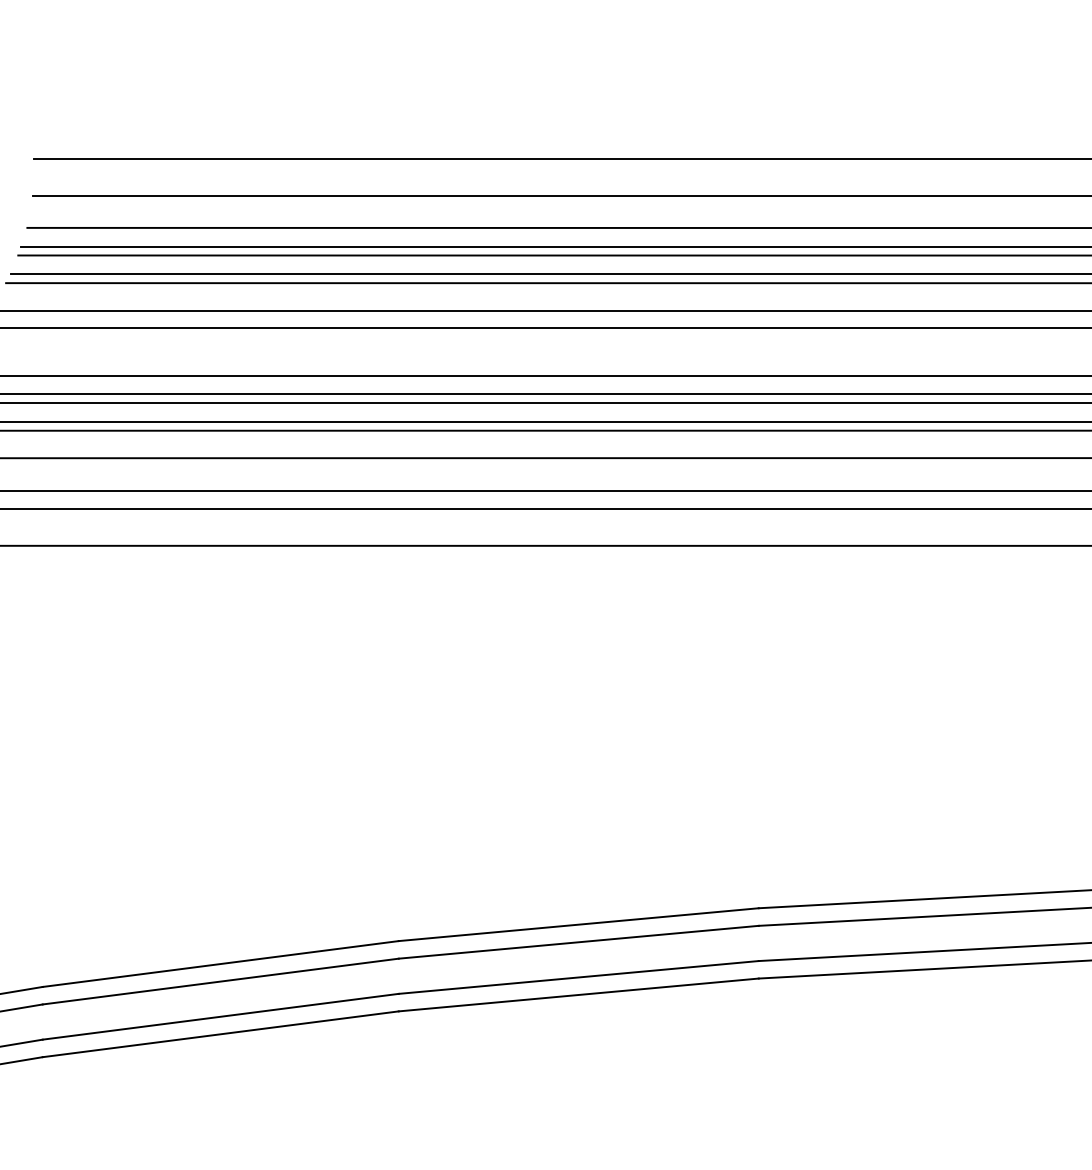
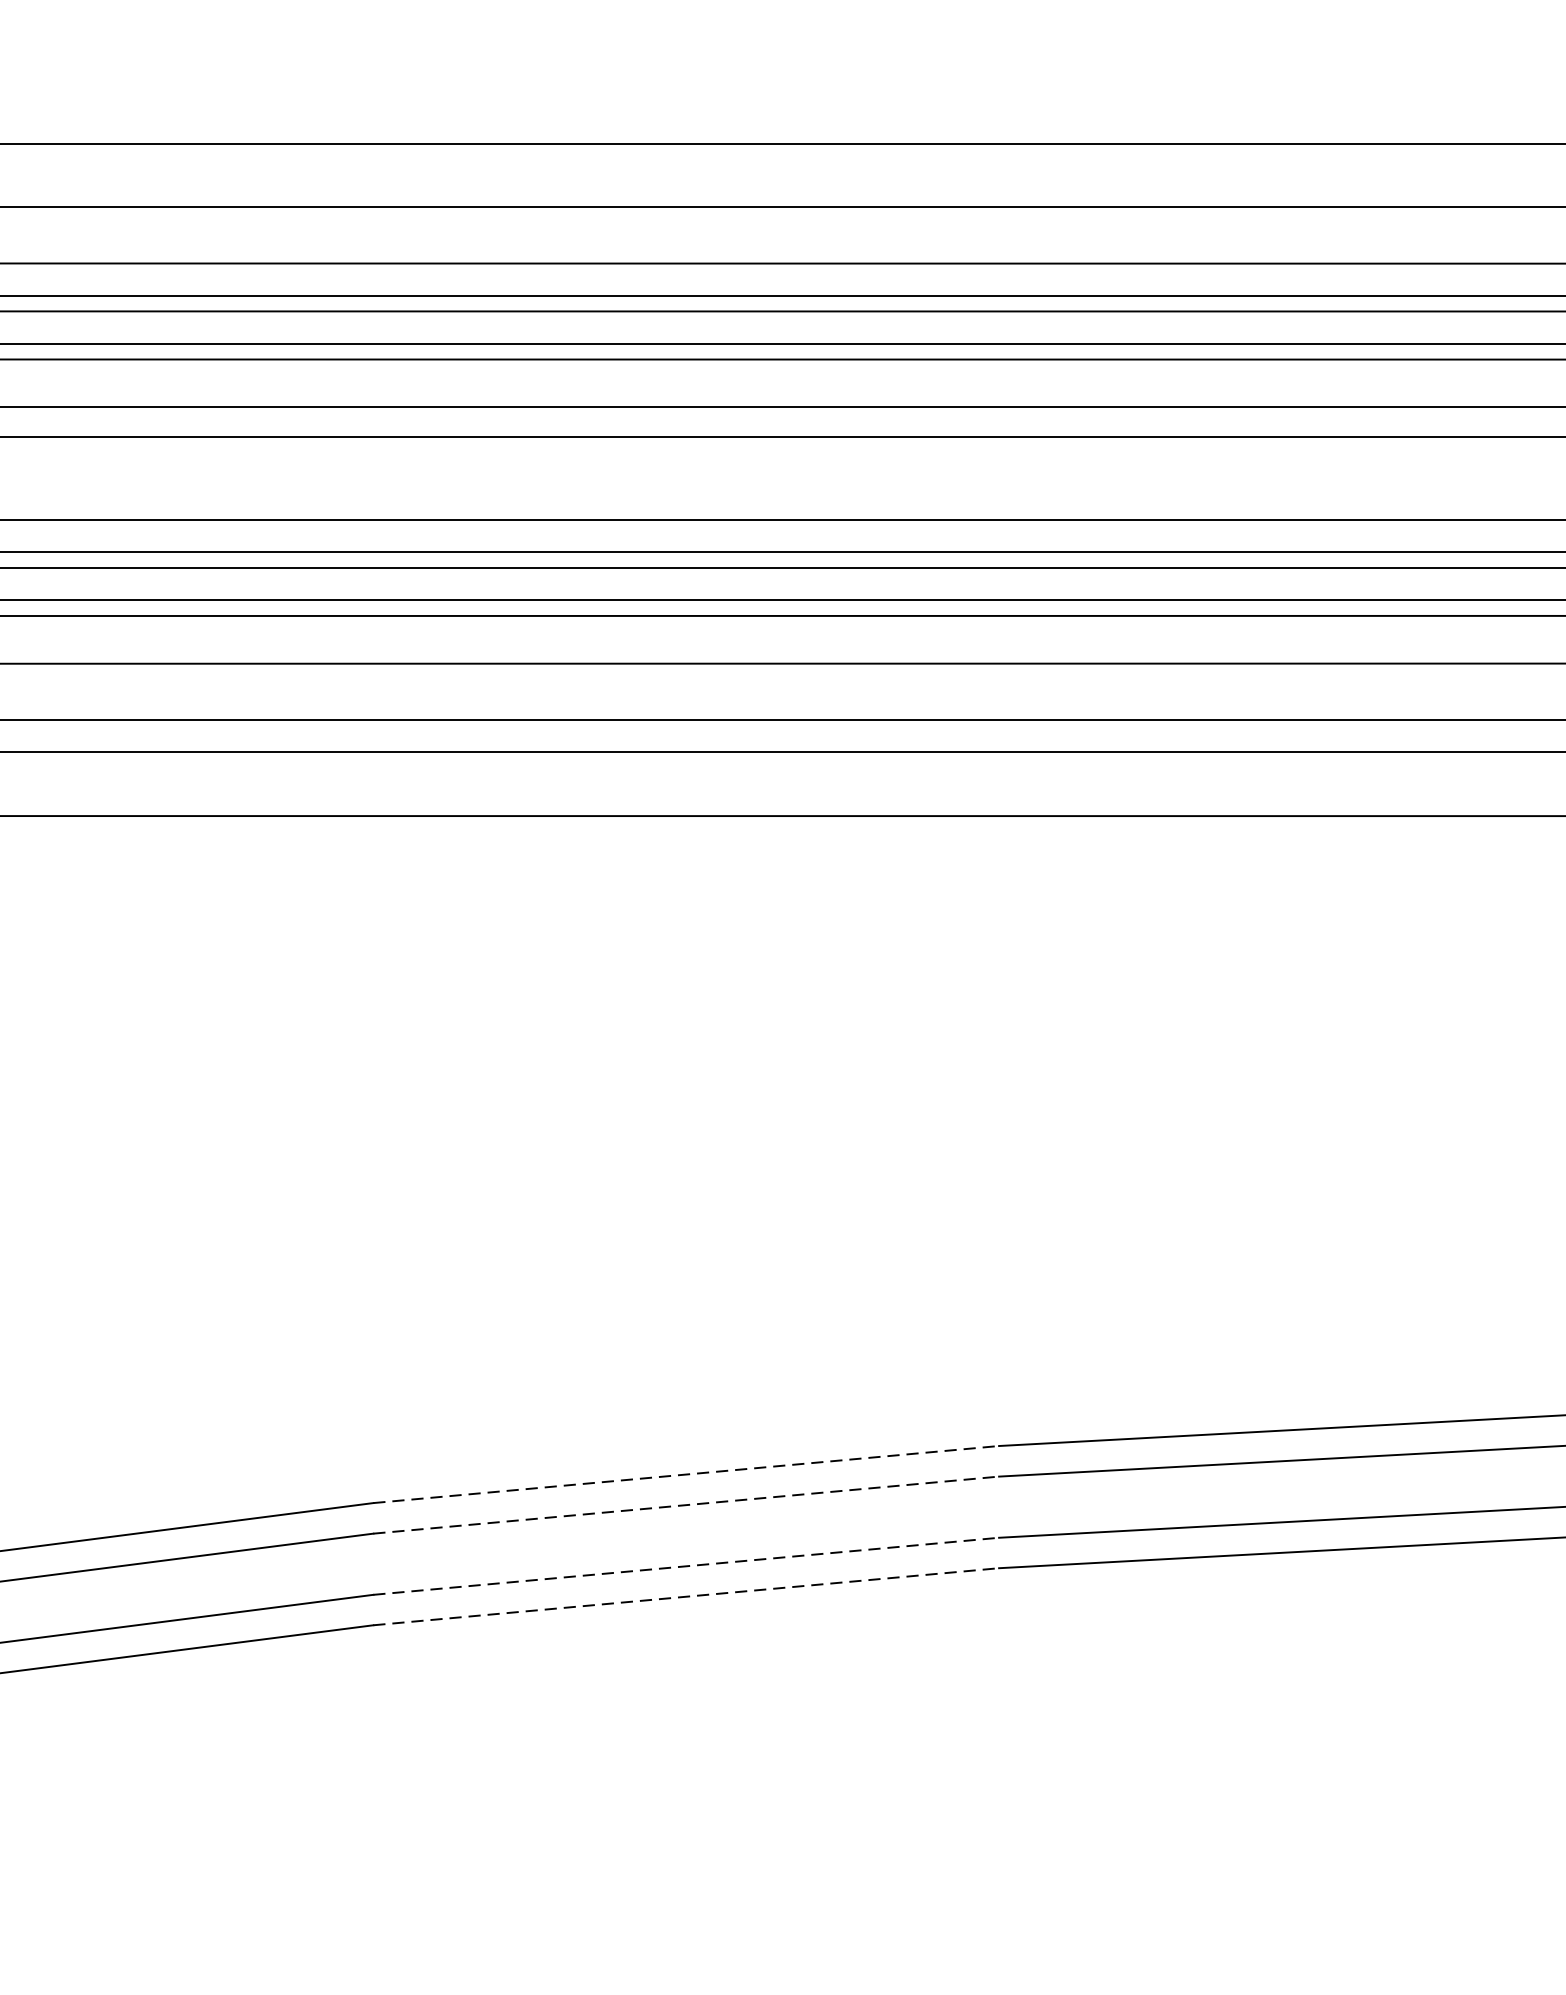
line: (578, 924) -> (685, 1474), solid -> dashed
line: (578, 942) -> (685, 1505), solid -> dashed
line: (578, 977) -> (685, 1566), solid -> dashed
line: (578, 994) -> (685, 1595), solid -> dashed

